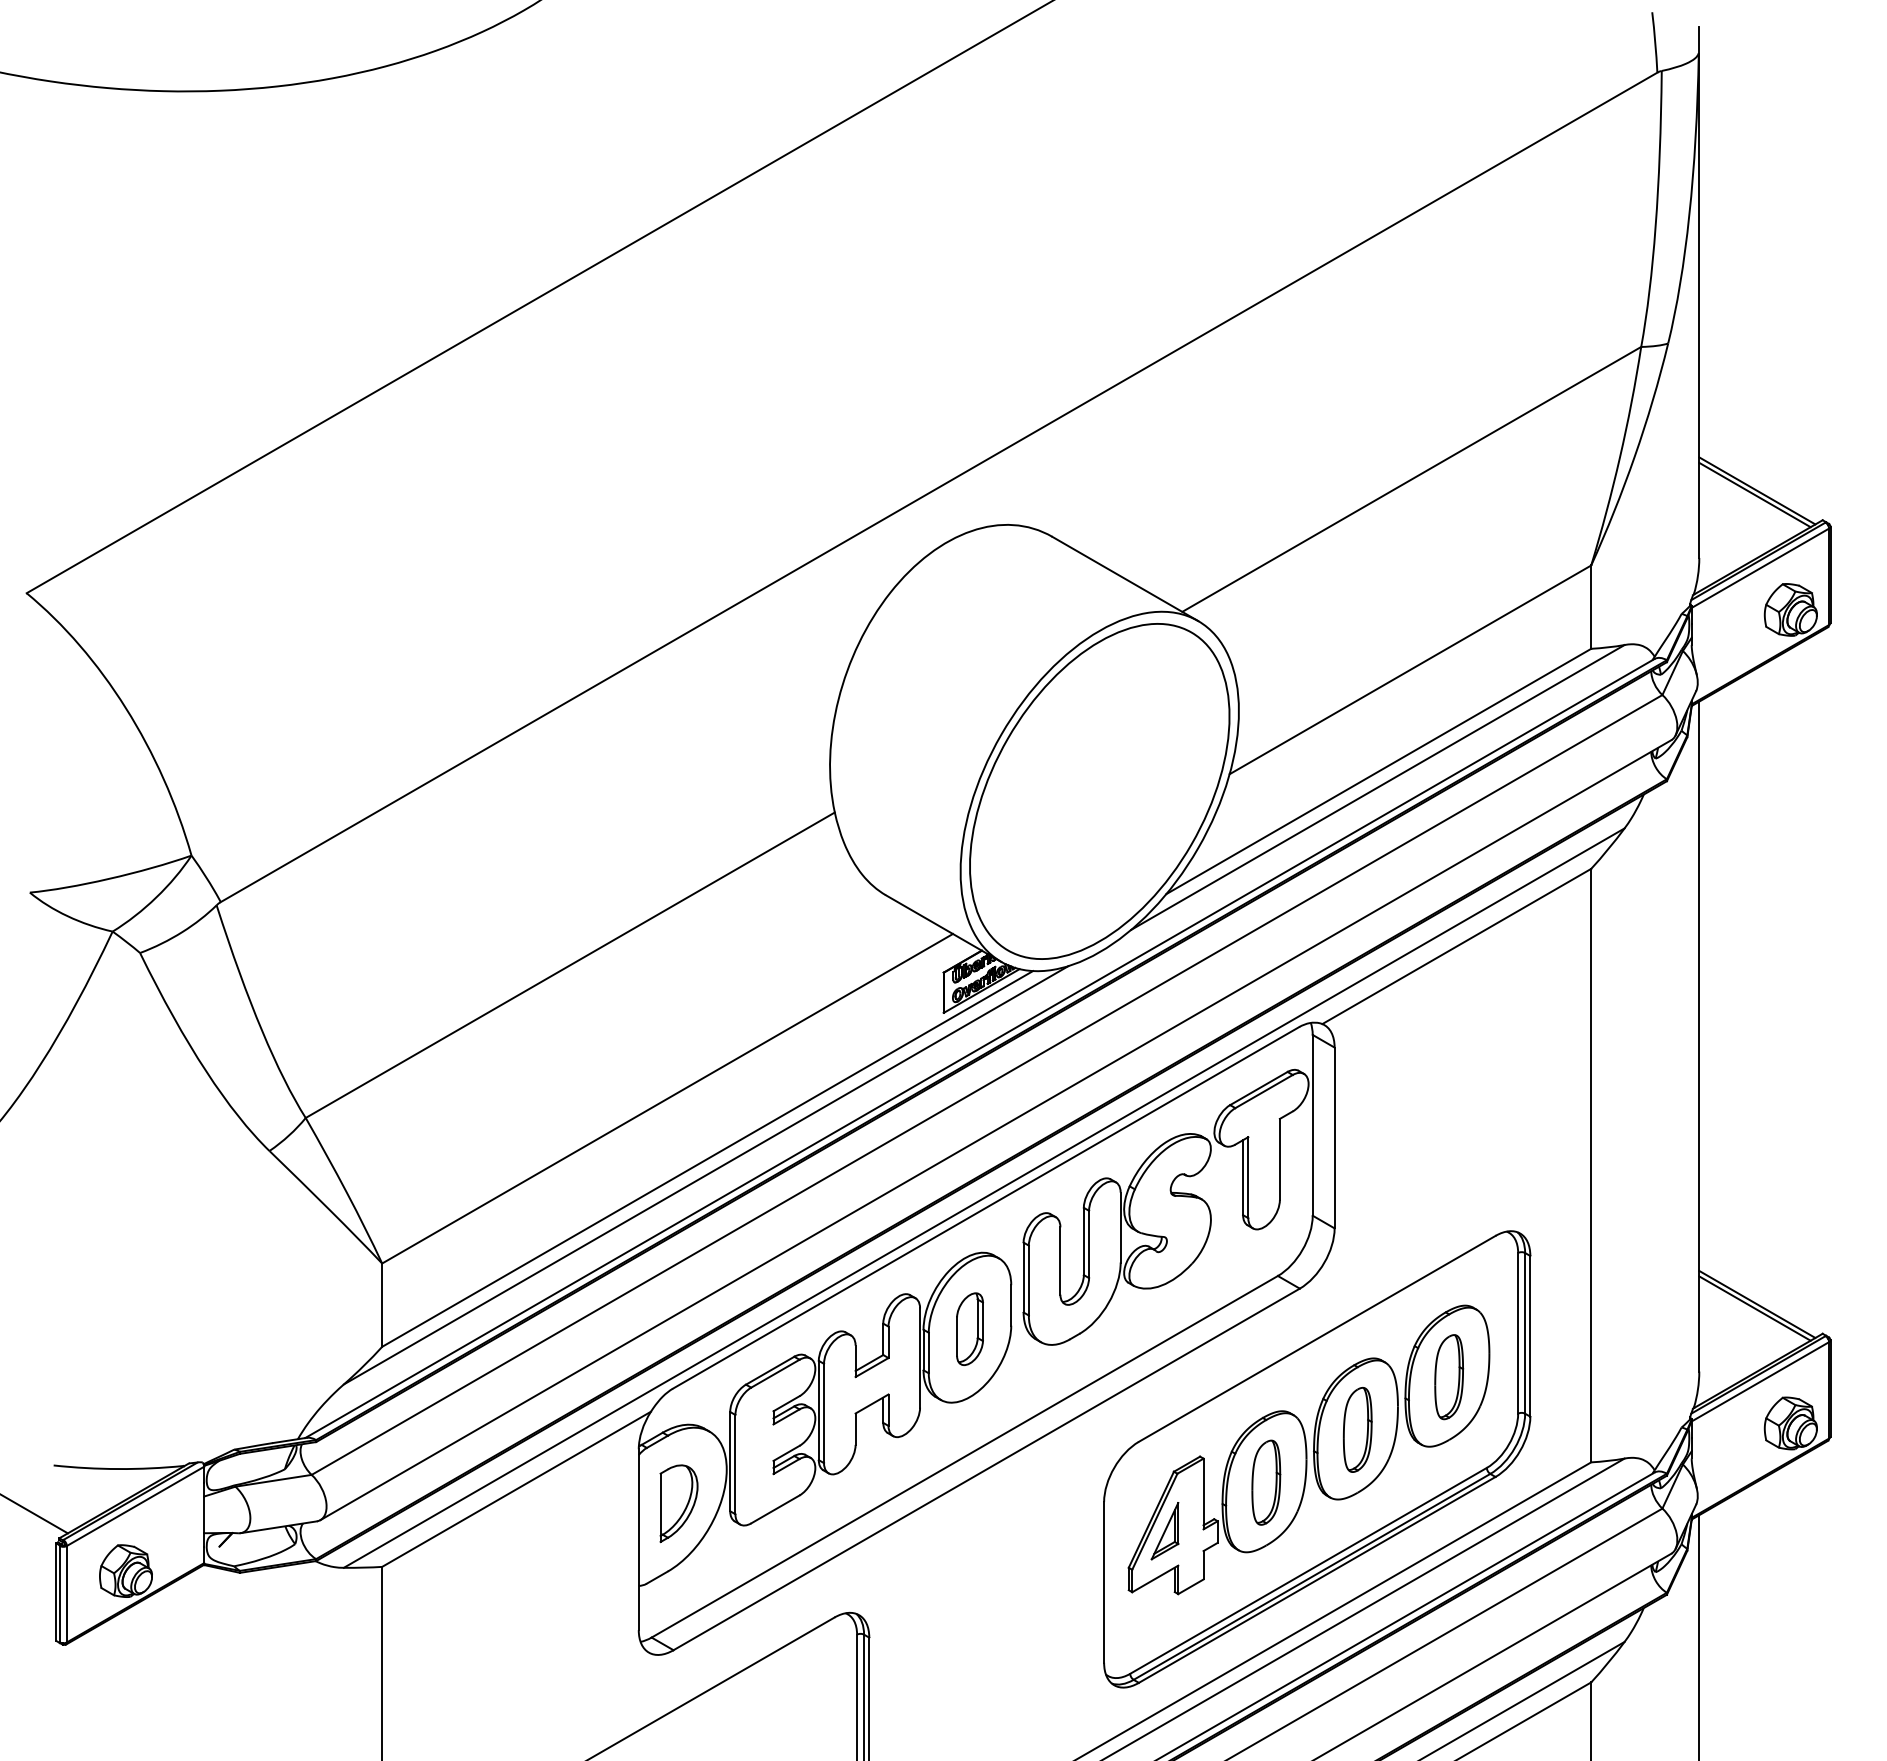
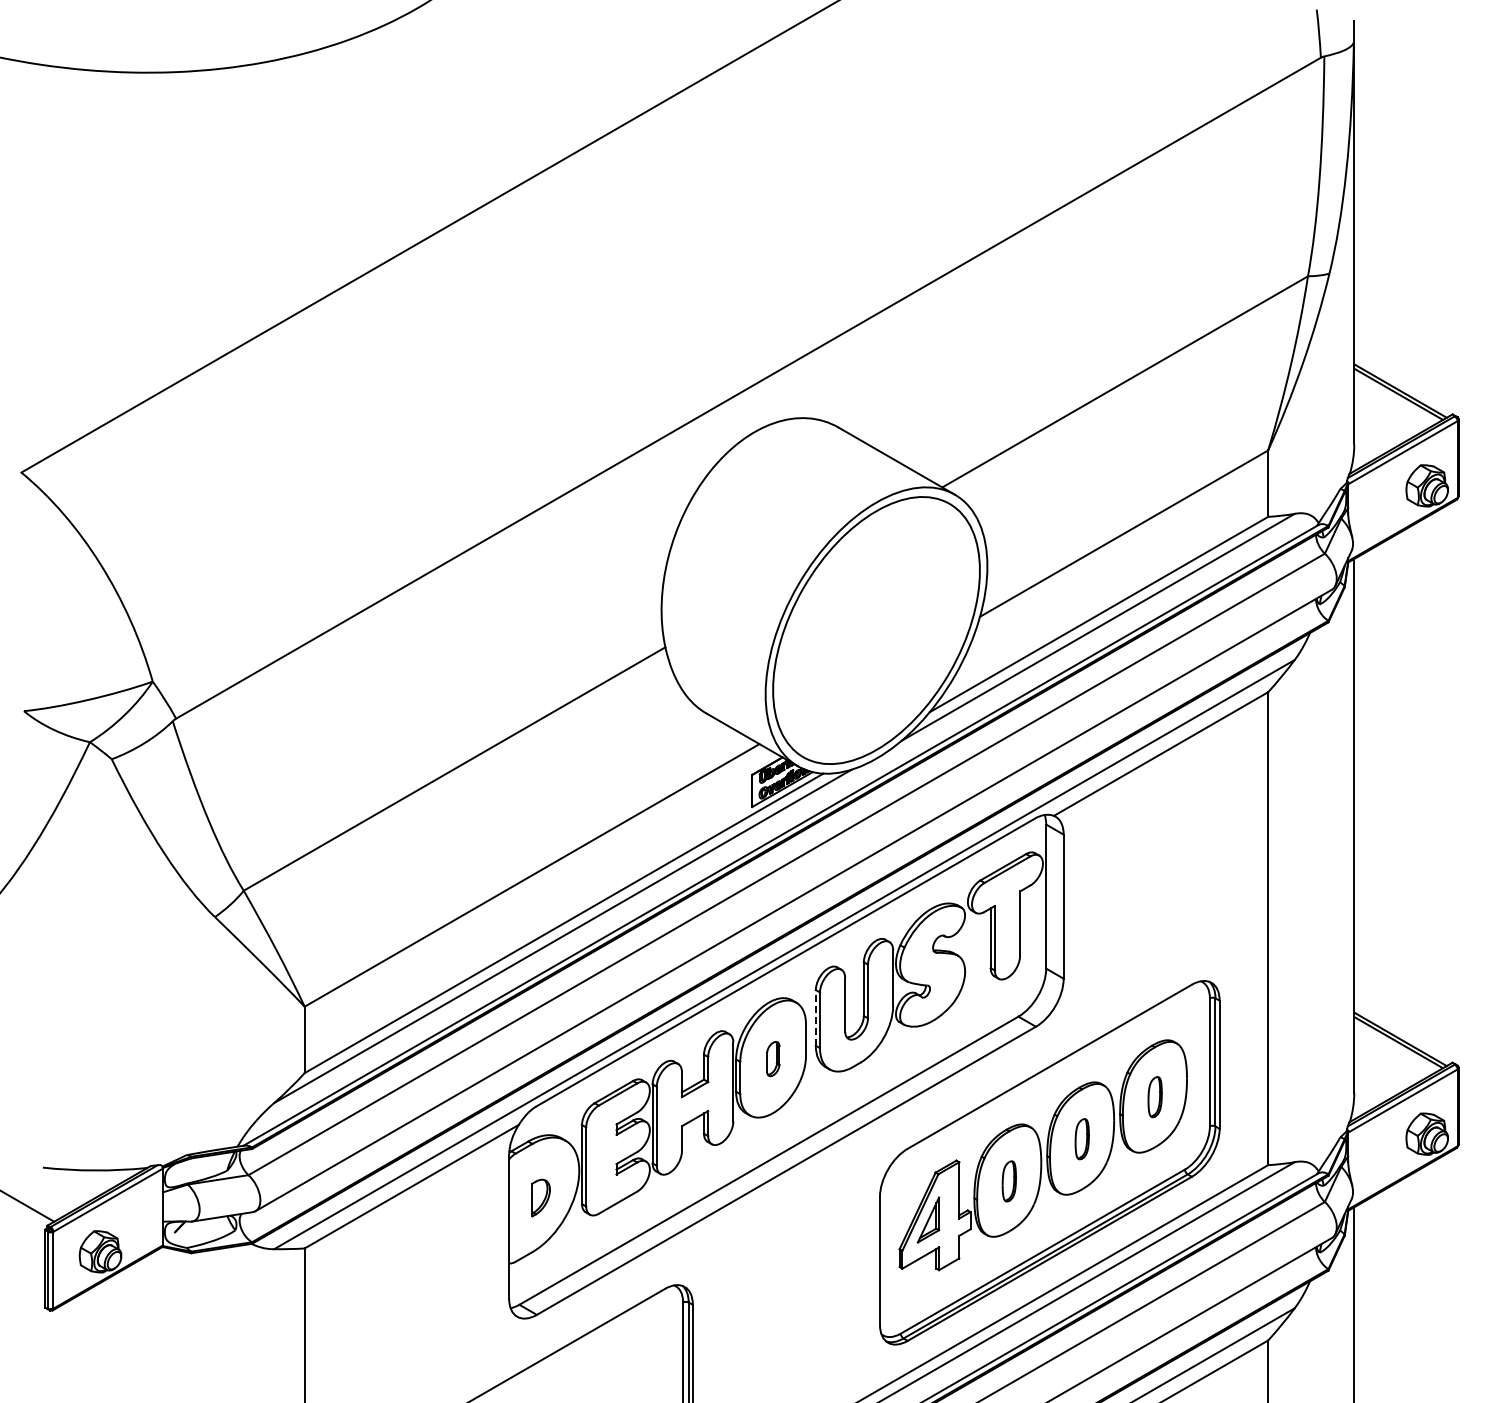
line: (1023, 1277) -> (815, 1017), solid -> dashed
part: (970, 1328) -> (773, 1058), size x0.6
part: (1449, 1376) -> (1155, 1096), size x0.6
part: (1358, 1428) -> (1082, 1138), size x0.6
part: (1266, 1482) -> (1009, 1181), size x0.6
part: (678, 1502) -> (540, 1197), size x0.6

